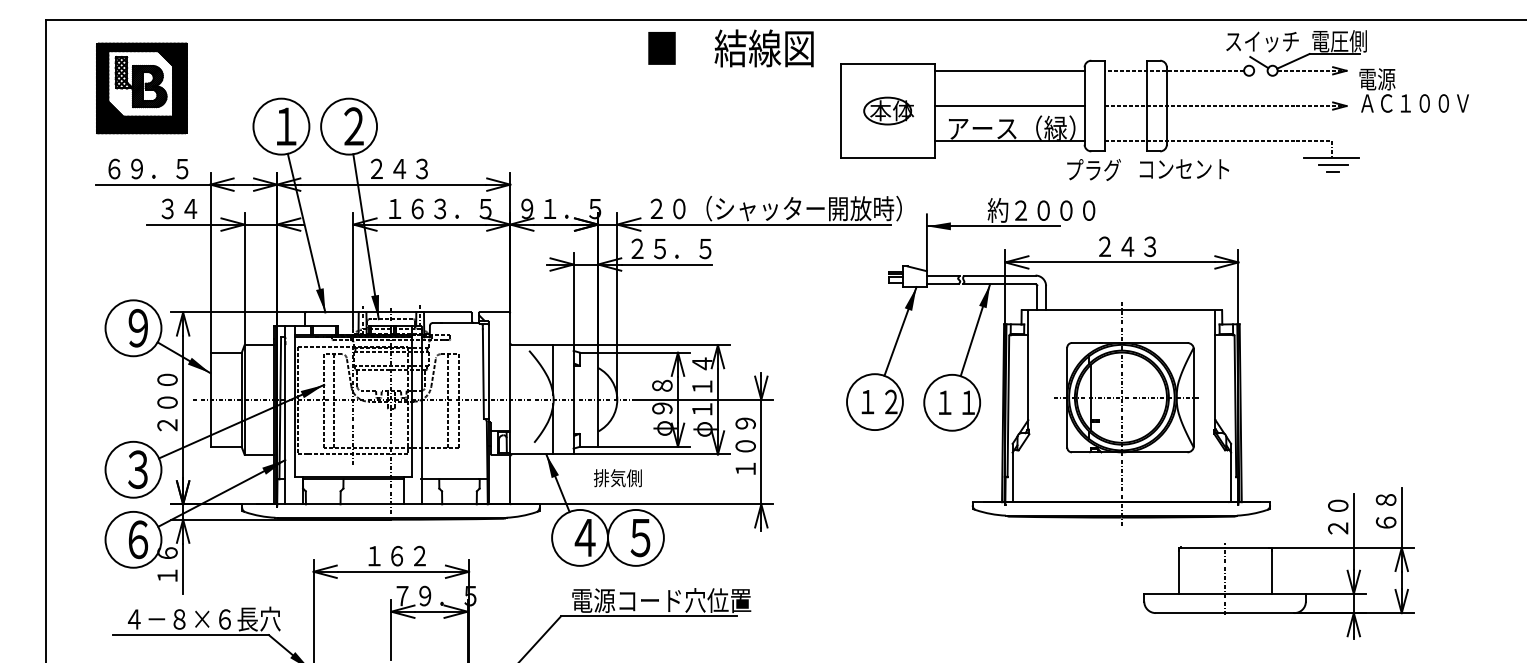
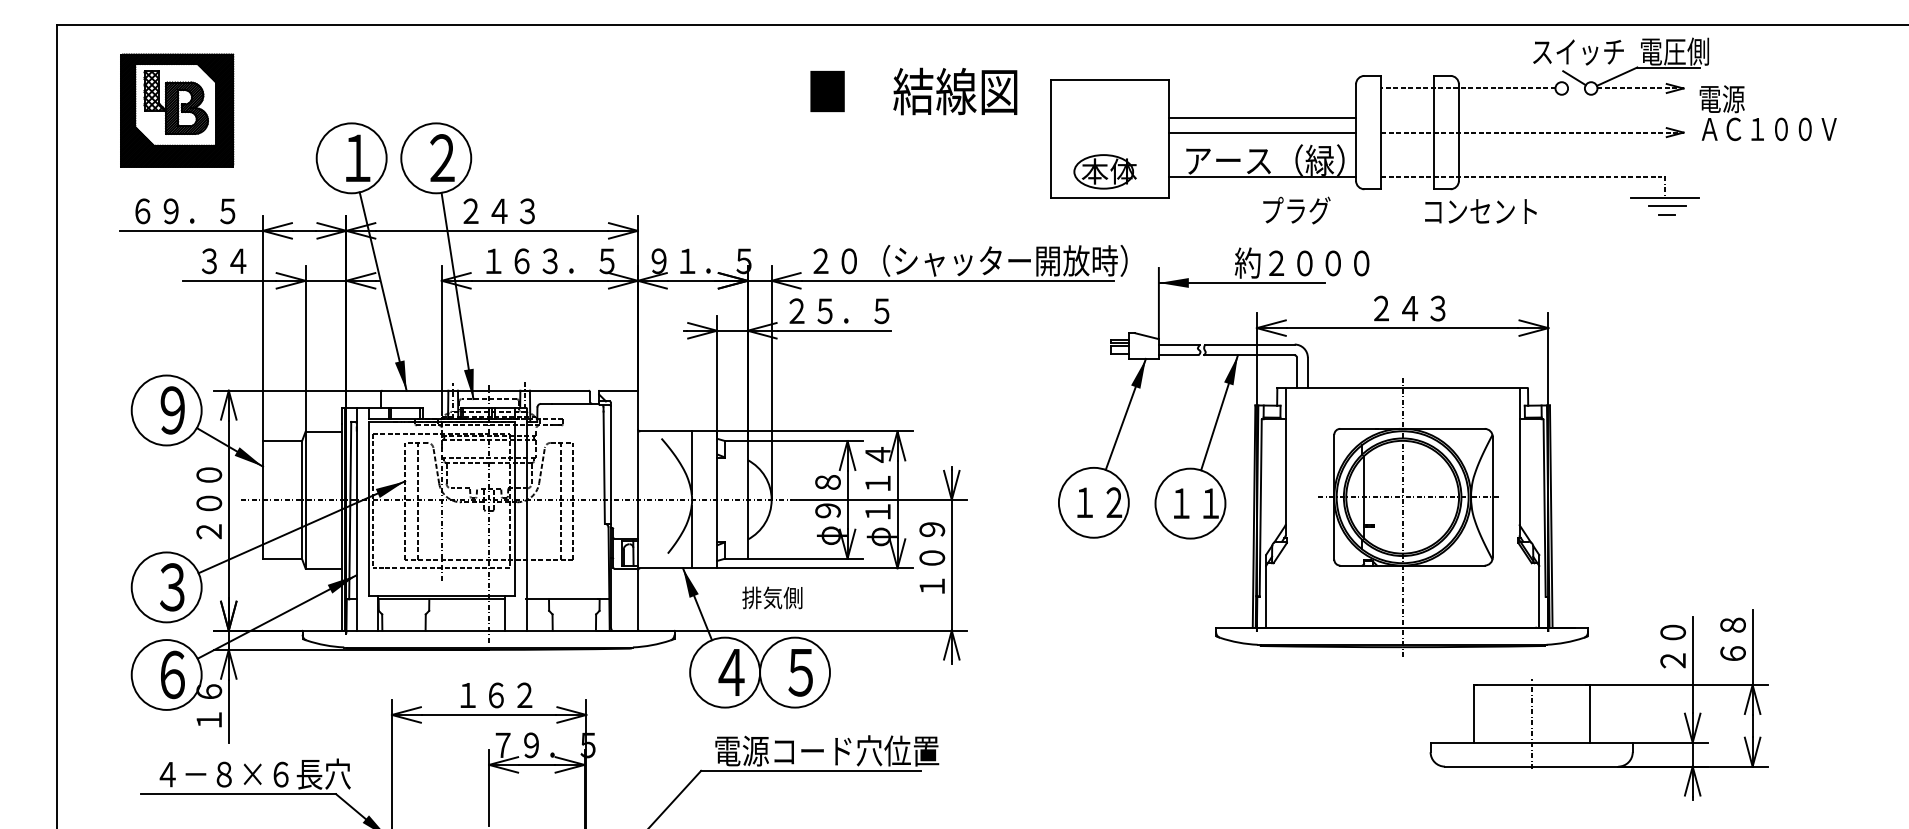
text: (730, 48) -> (913, 91), moved
line: (1009, 70) -> (1262, 118), moved
part: (888, 110) -> (1104, 171), moved
text: (1093, 169) -> (1296, 210), moved

